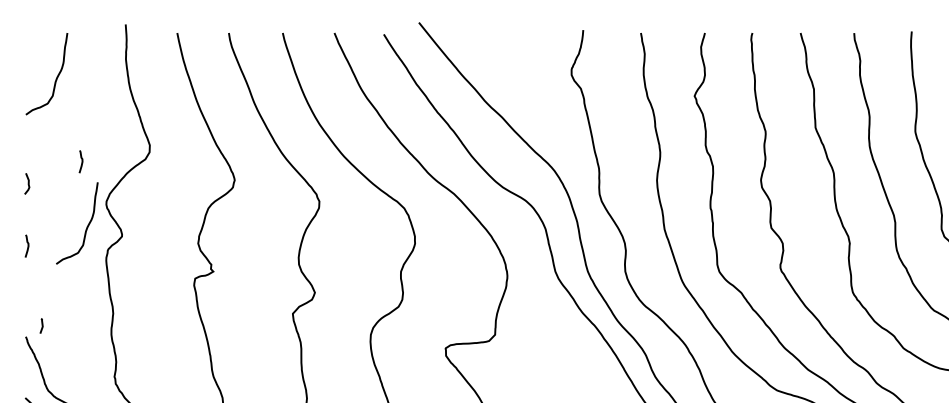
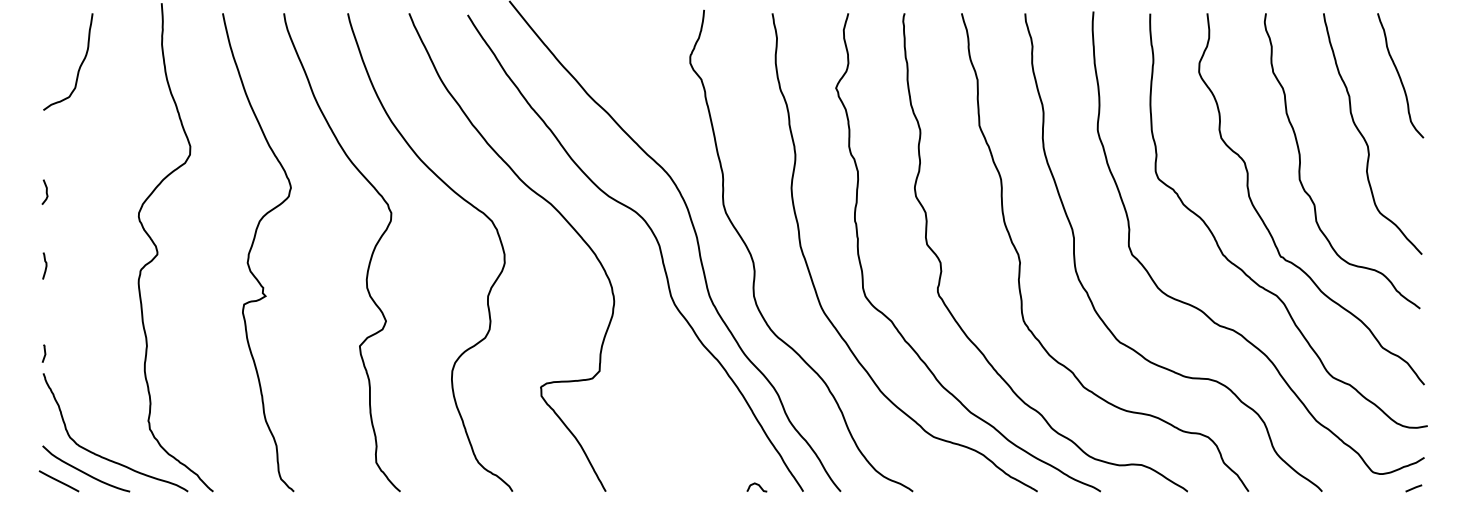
curve: (81, 161) -> (109, 165), removed
curve: (86, 227) -> (115, 243), removed
curve: (42, 325) -> (44, 353), moved

